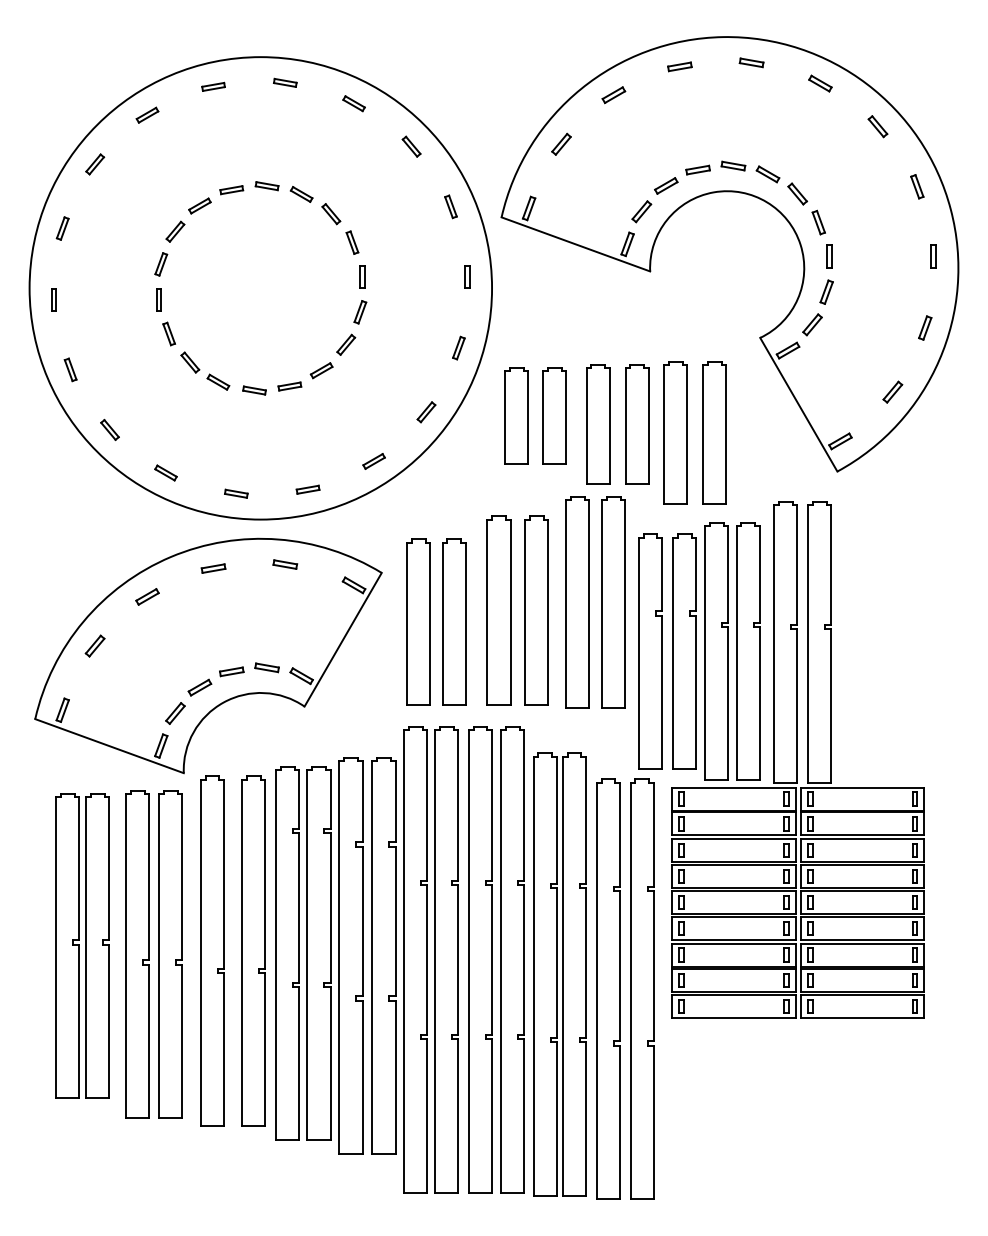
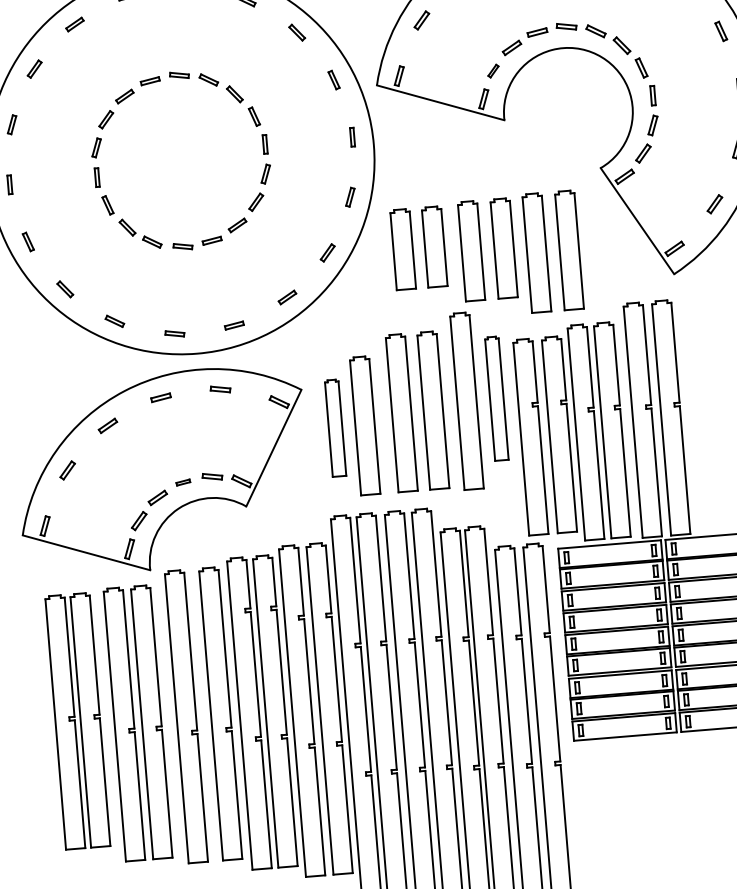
part: (641, 211) -> (493, 70), size x0.7
part: (613, 602) -> (496, 398), size x0.7
part: (418, 621) -> (335, 427), size x0.7
part: (231, 671) -> (183, 482), size x0.7

